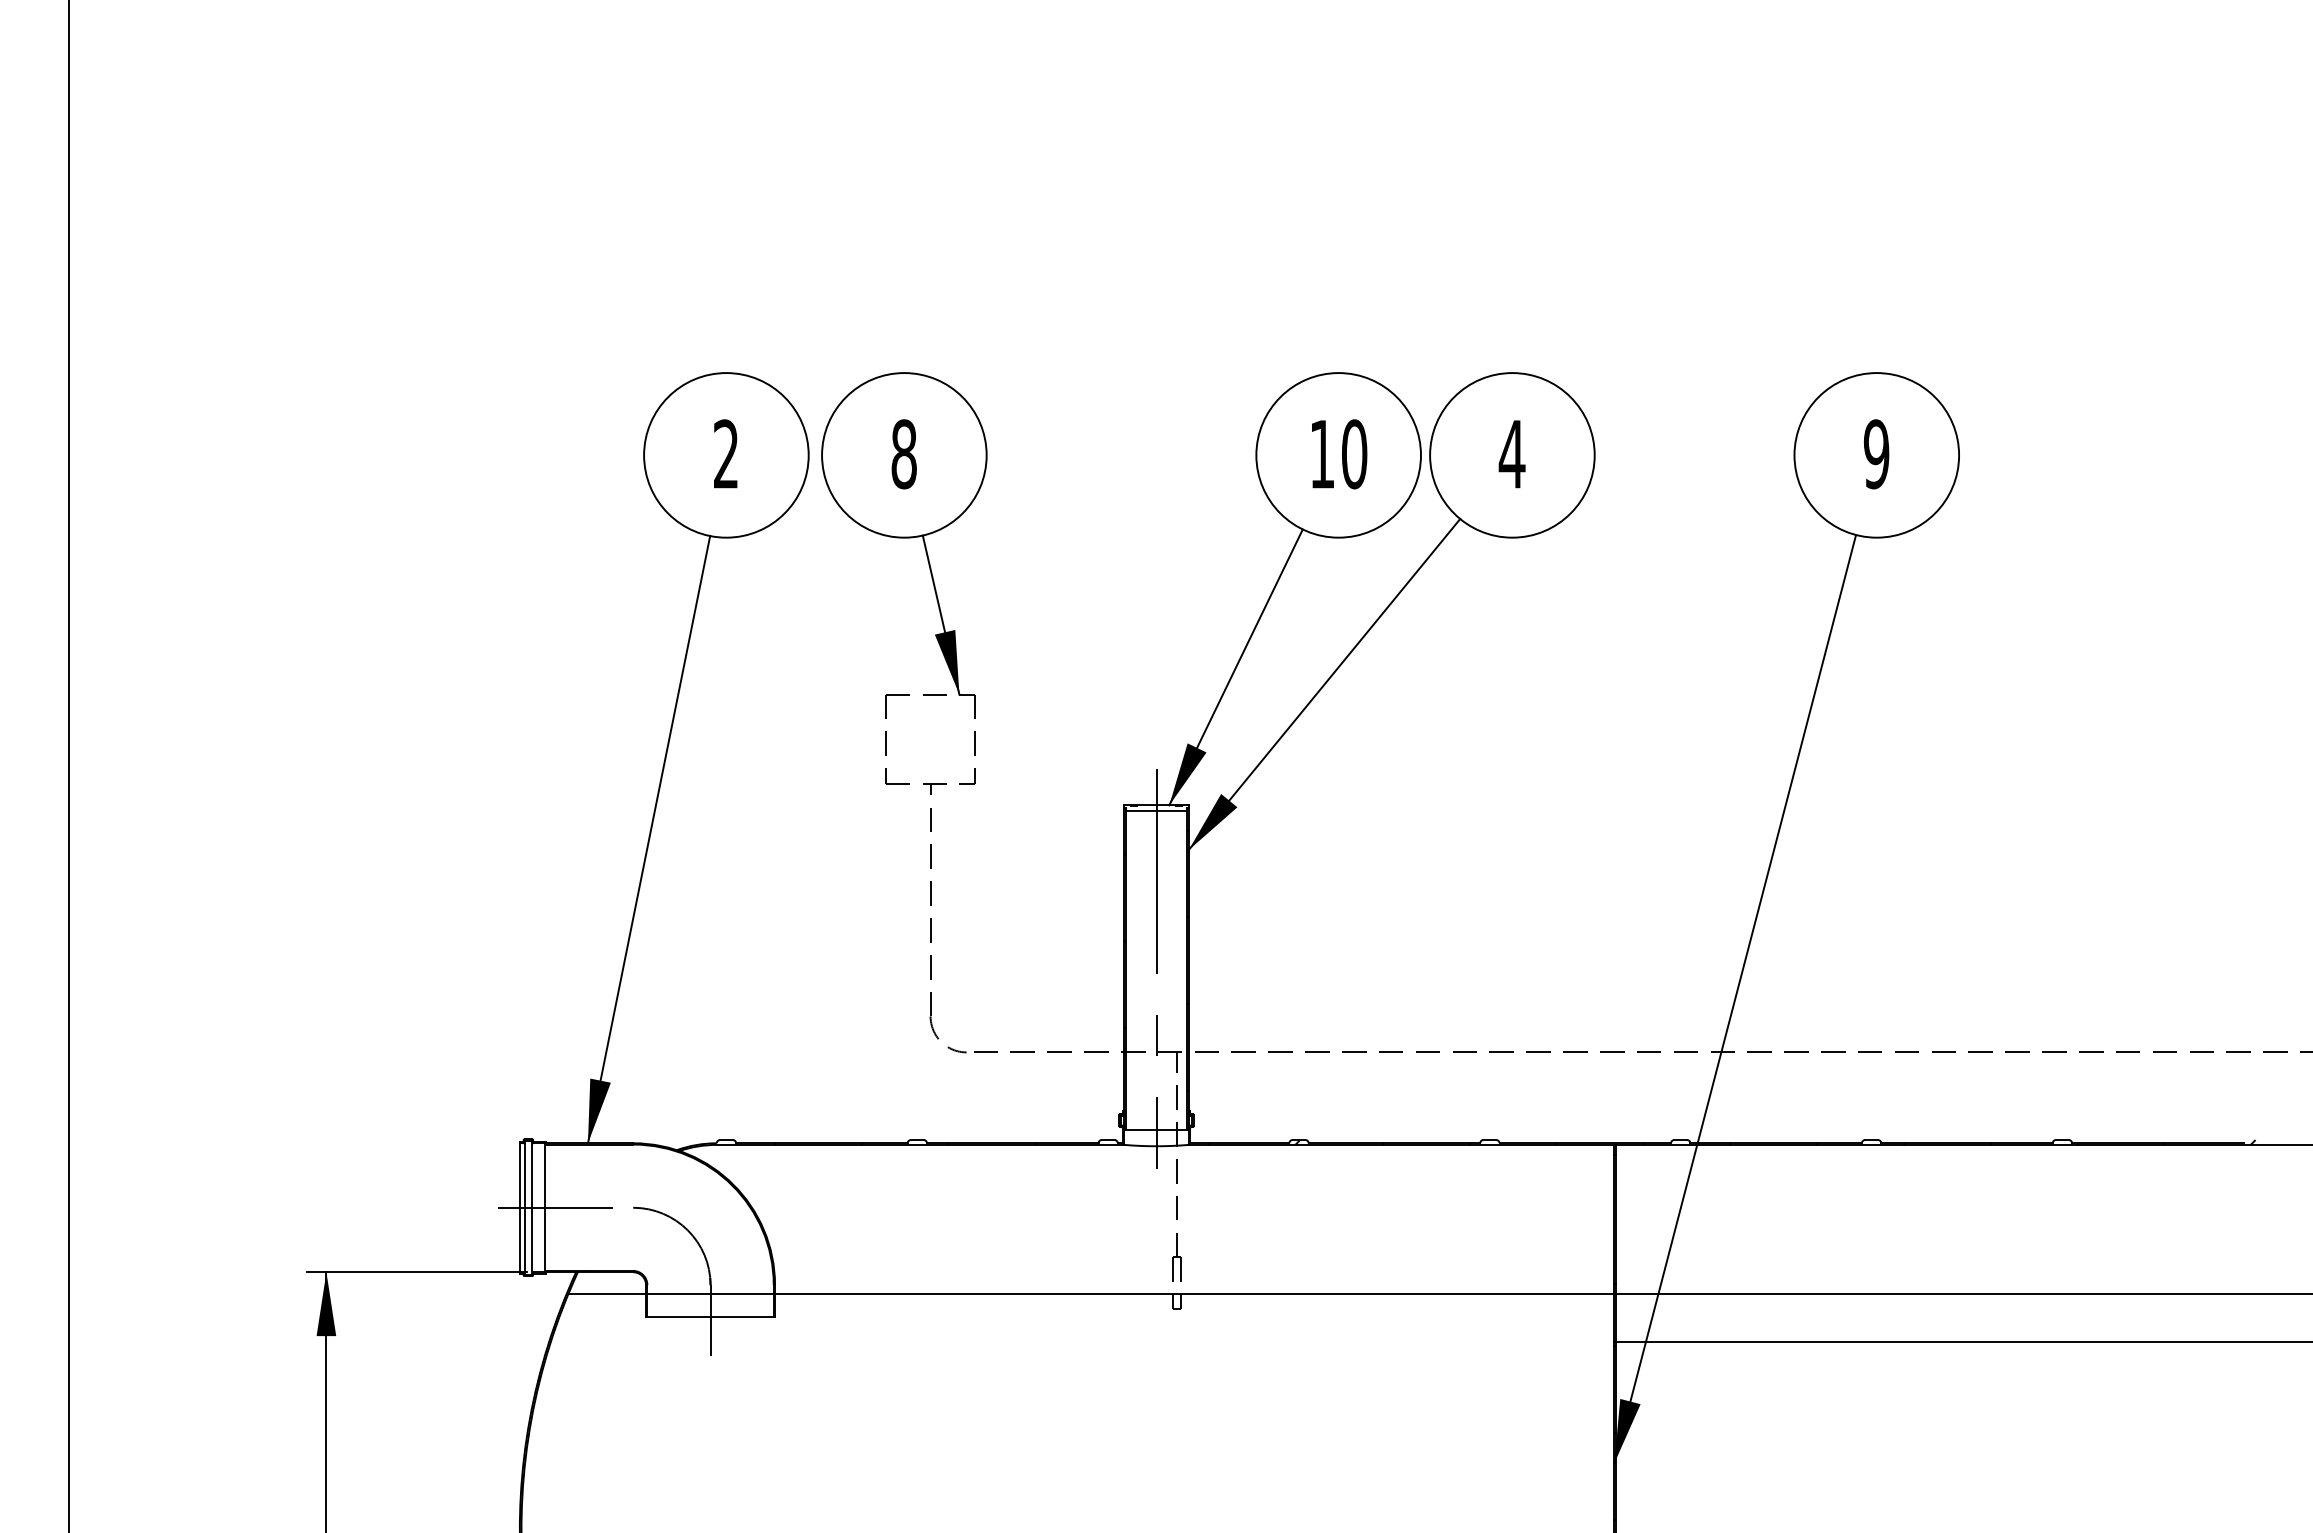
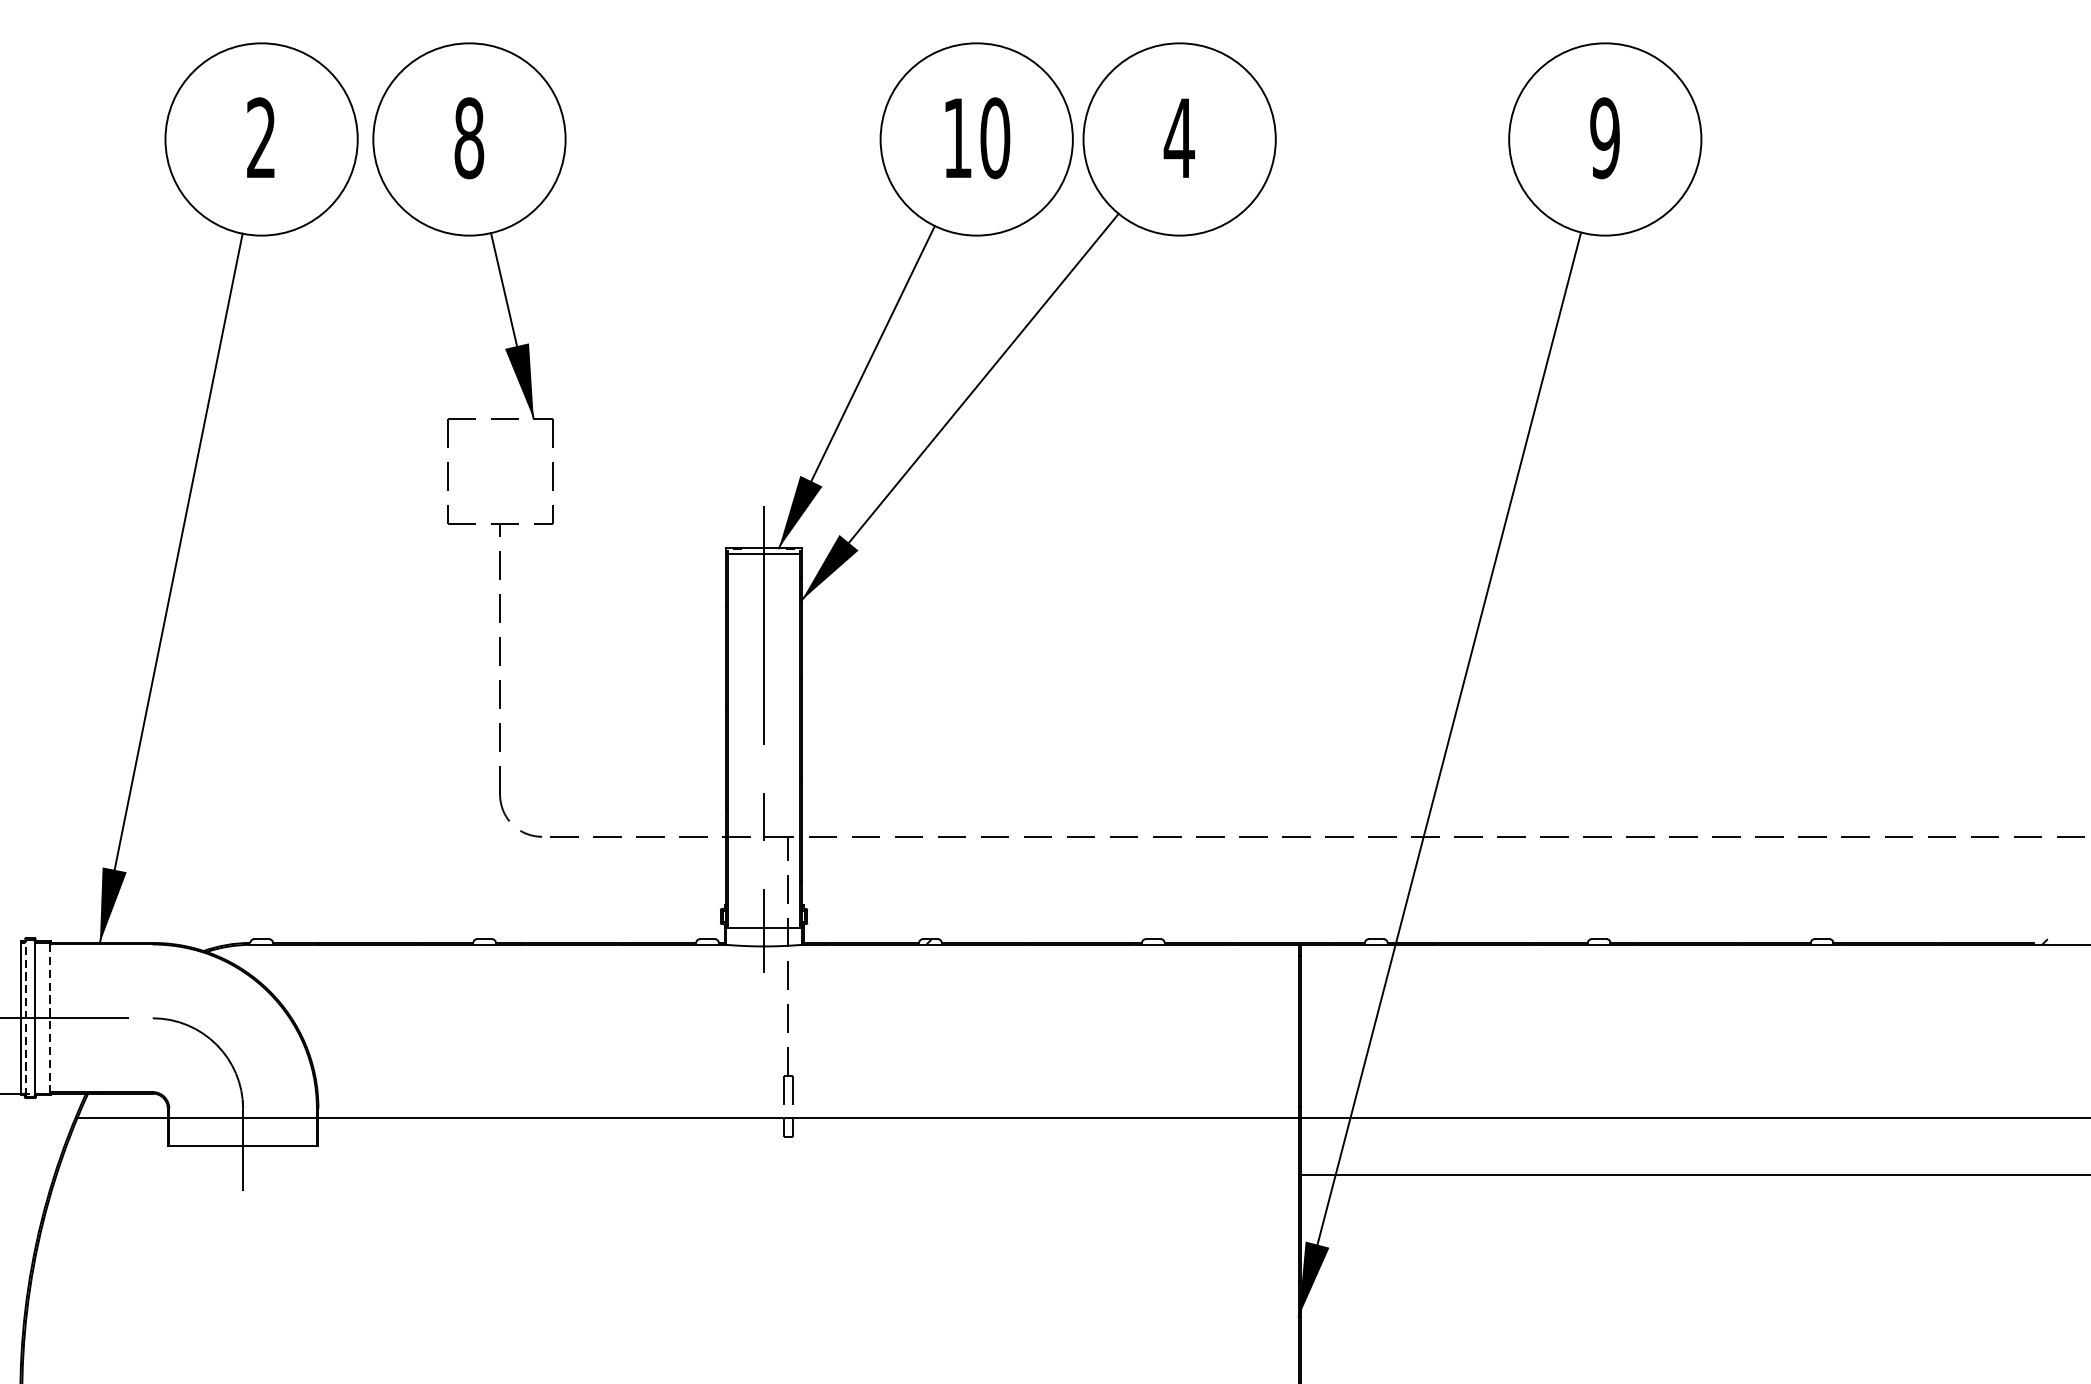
line: (524, 1207) -> (25, 1017), solid -> dashed
line: (544, 1207) -> (49, 1017), solid -> dashed

